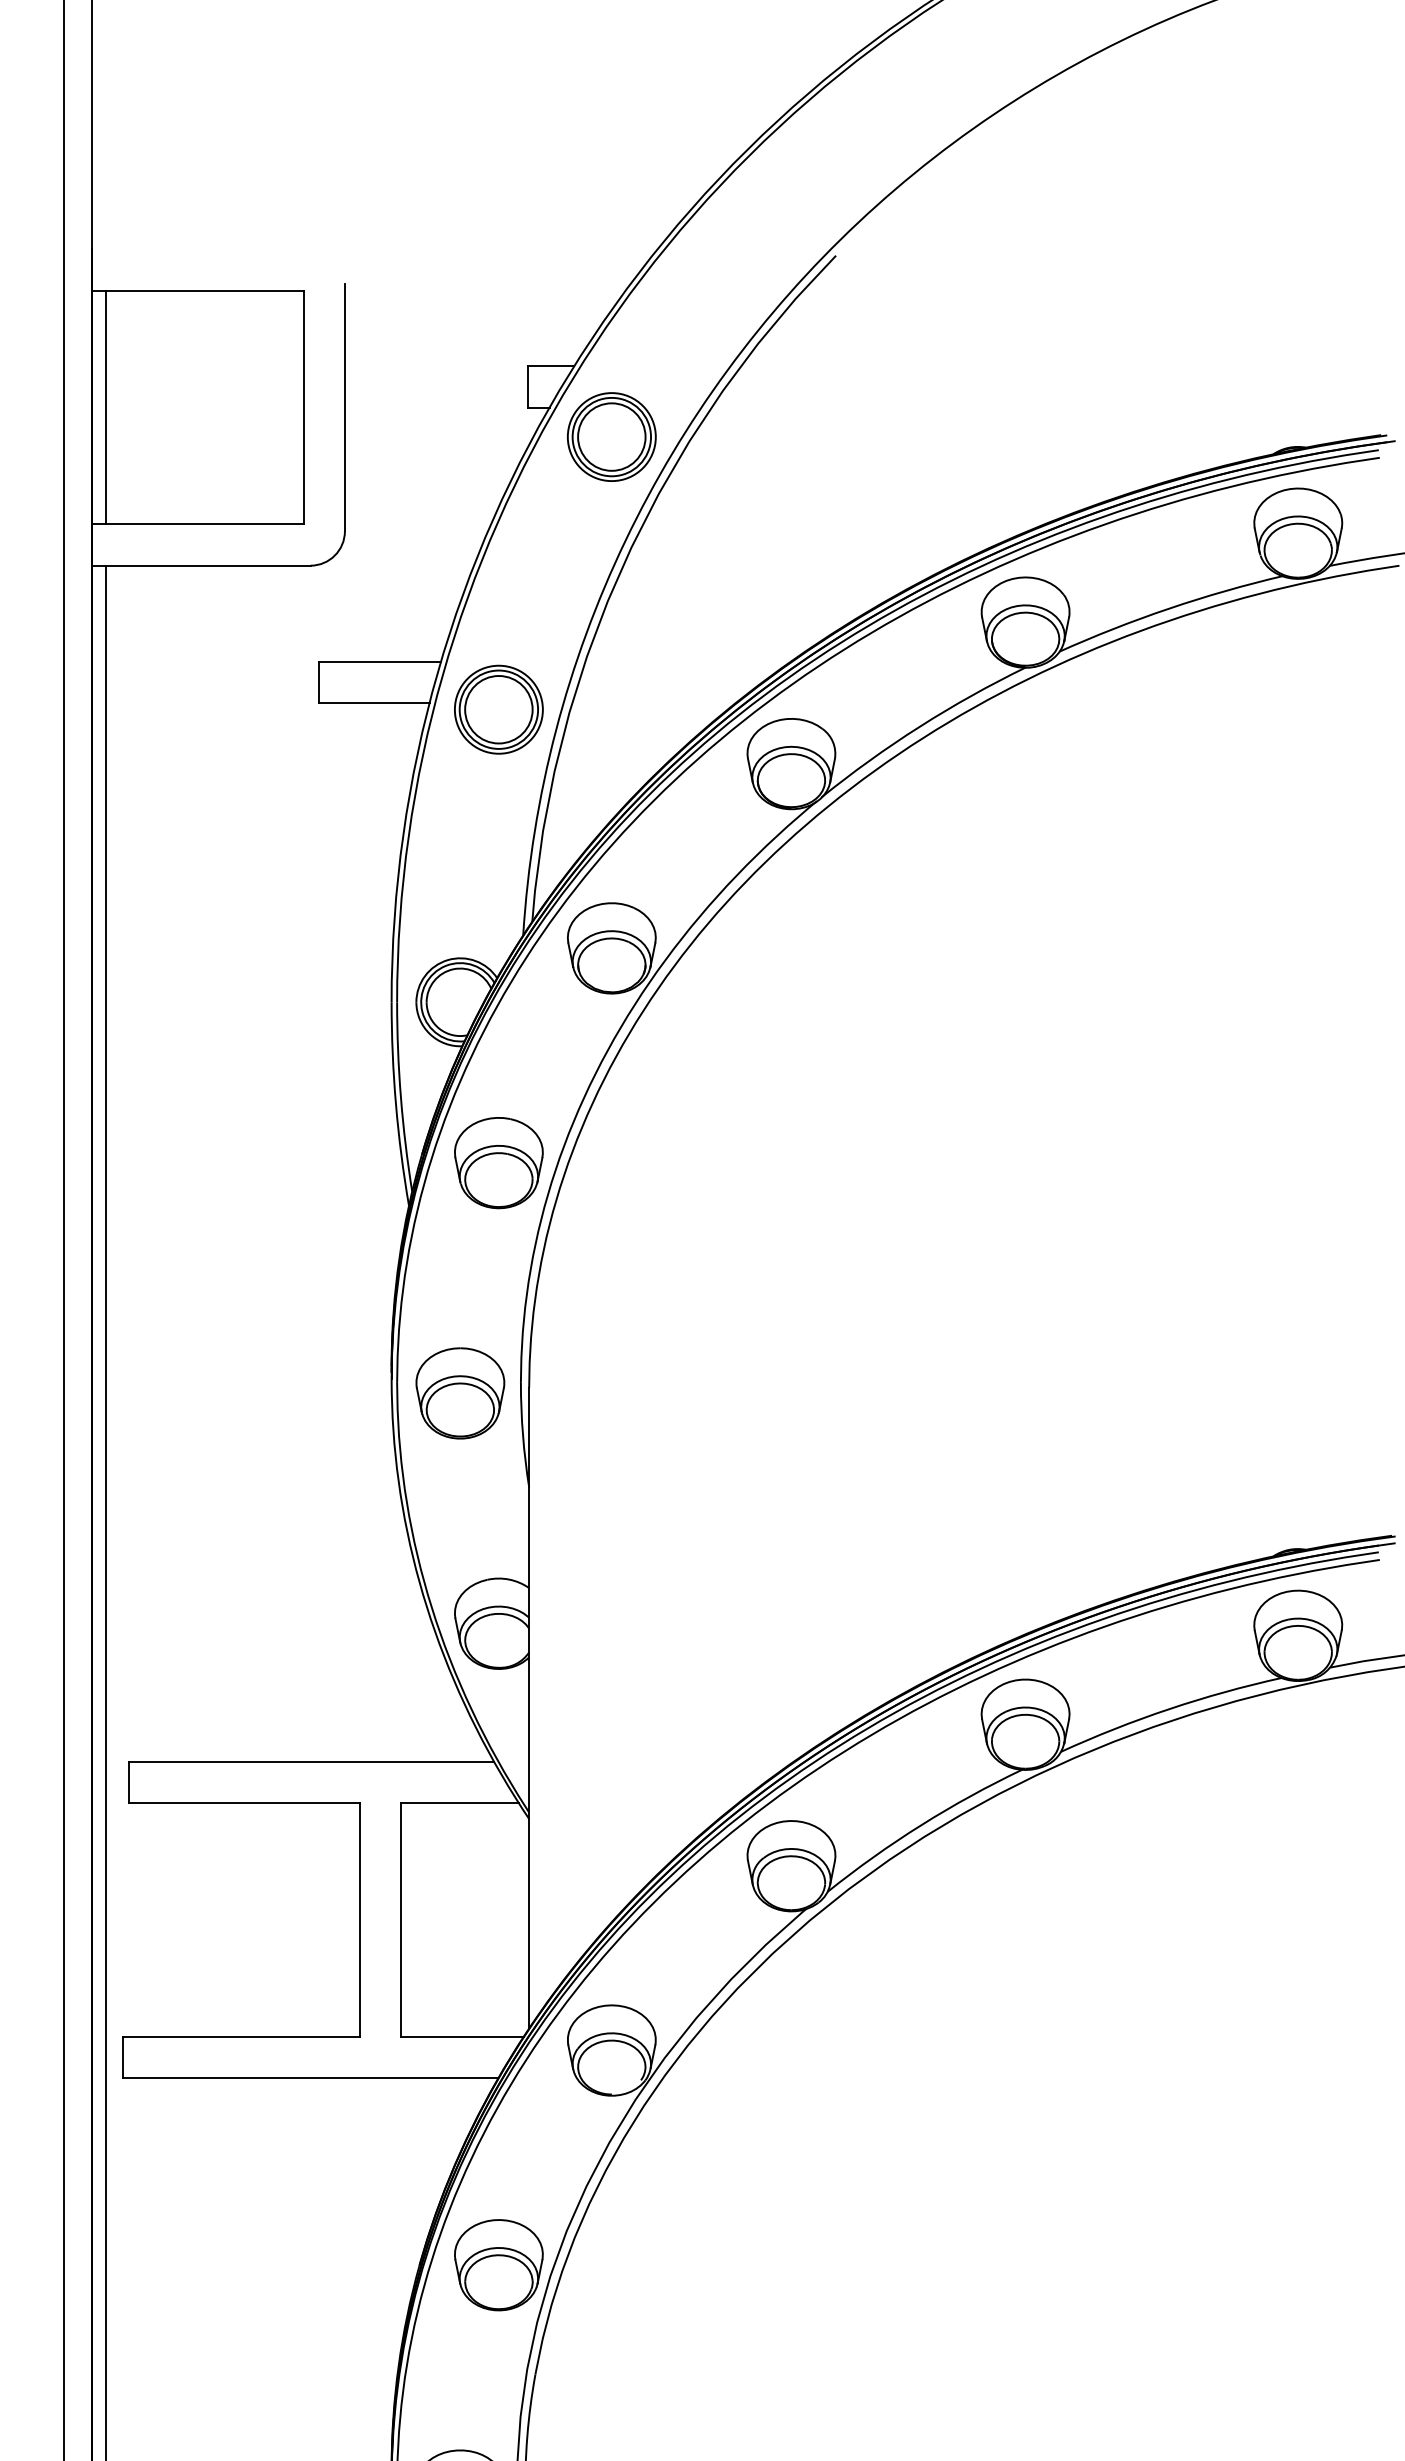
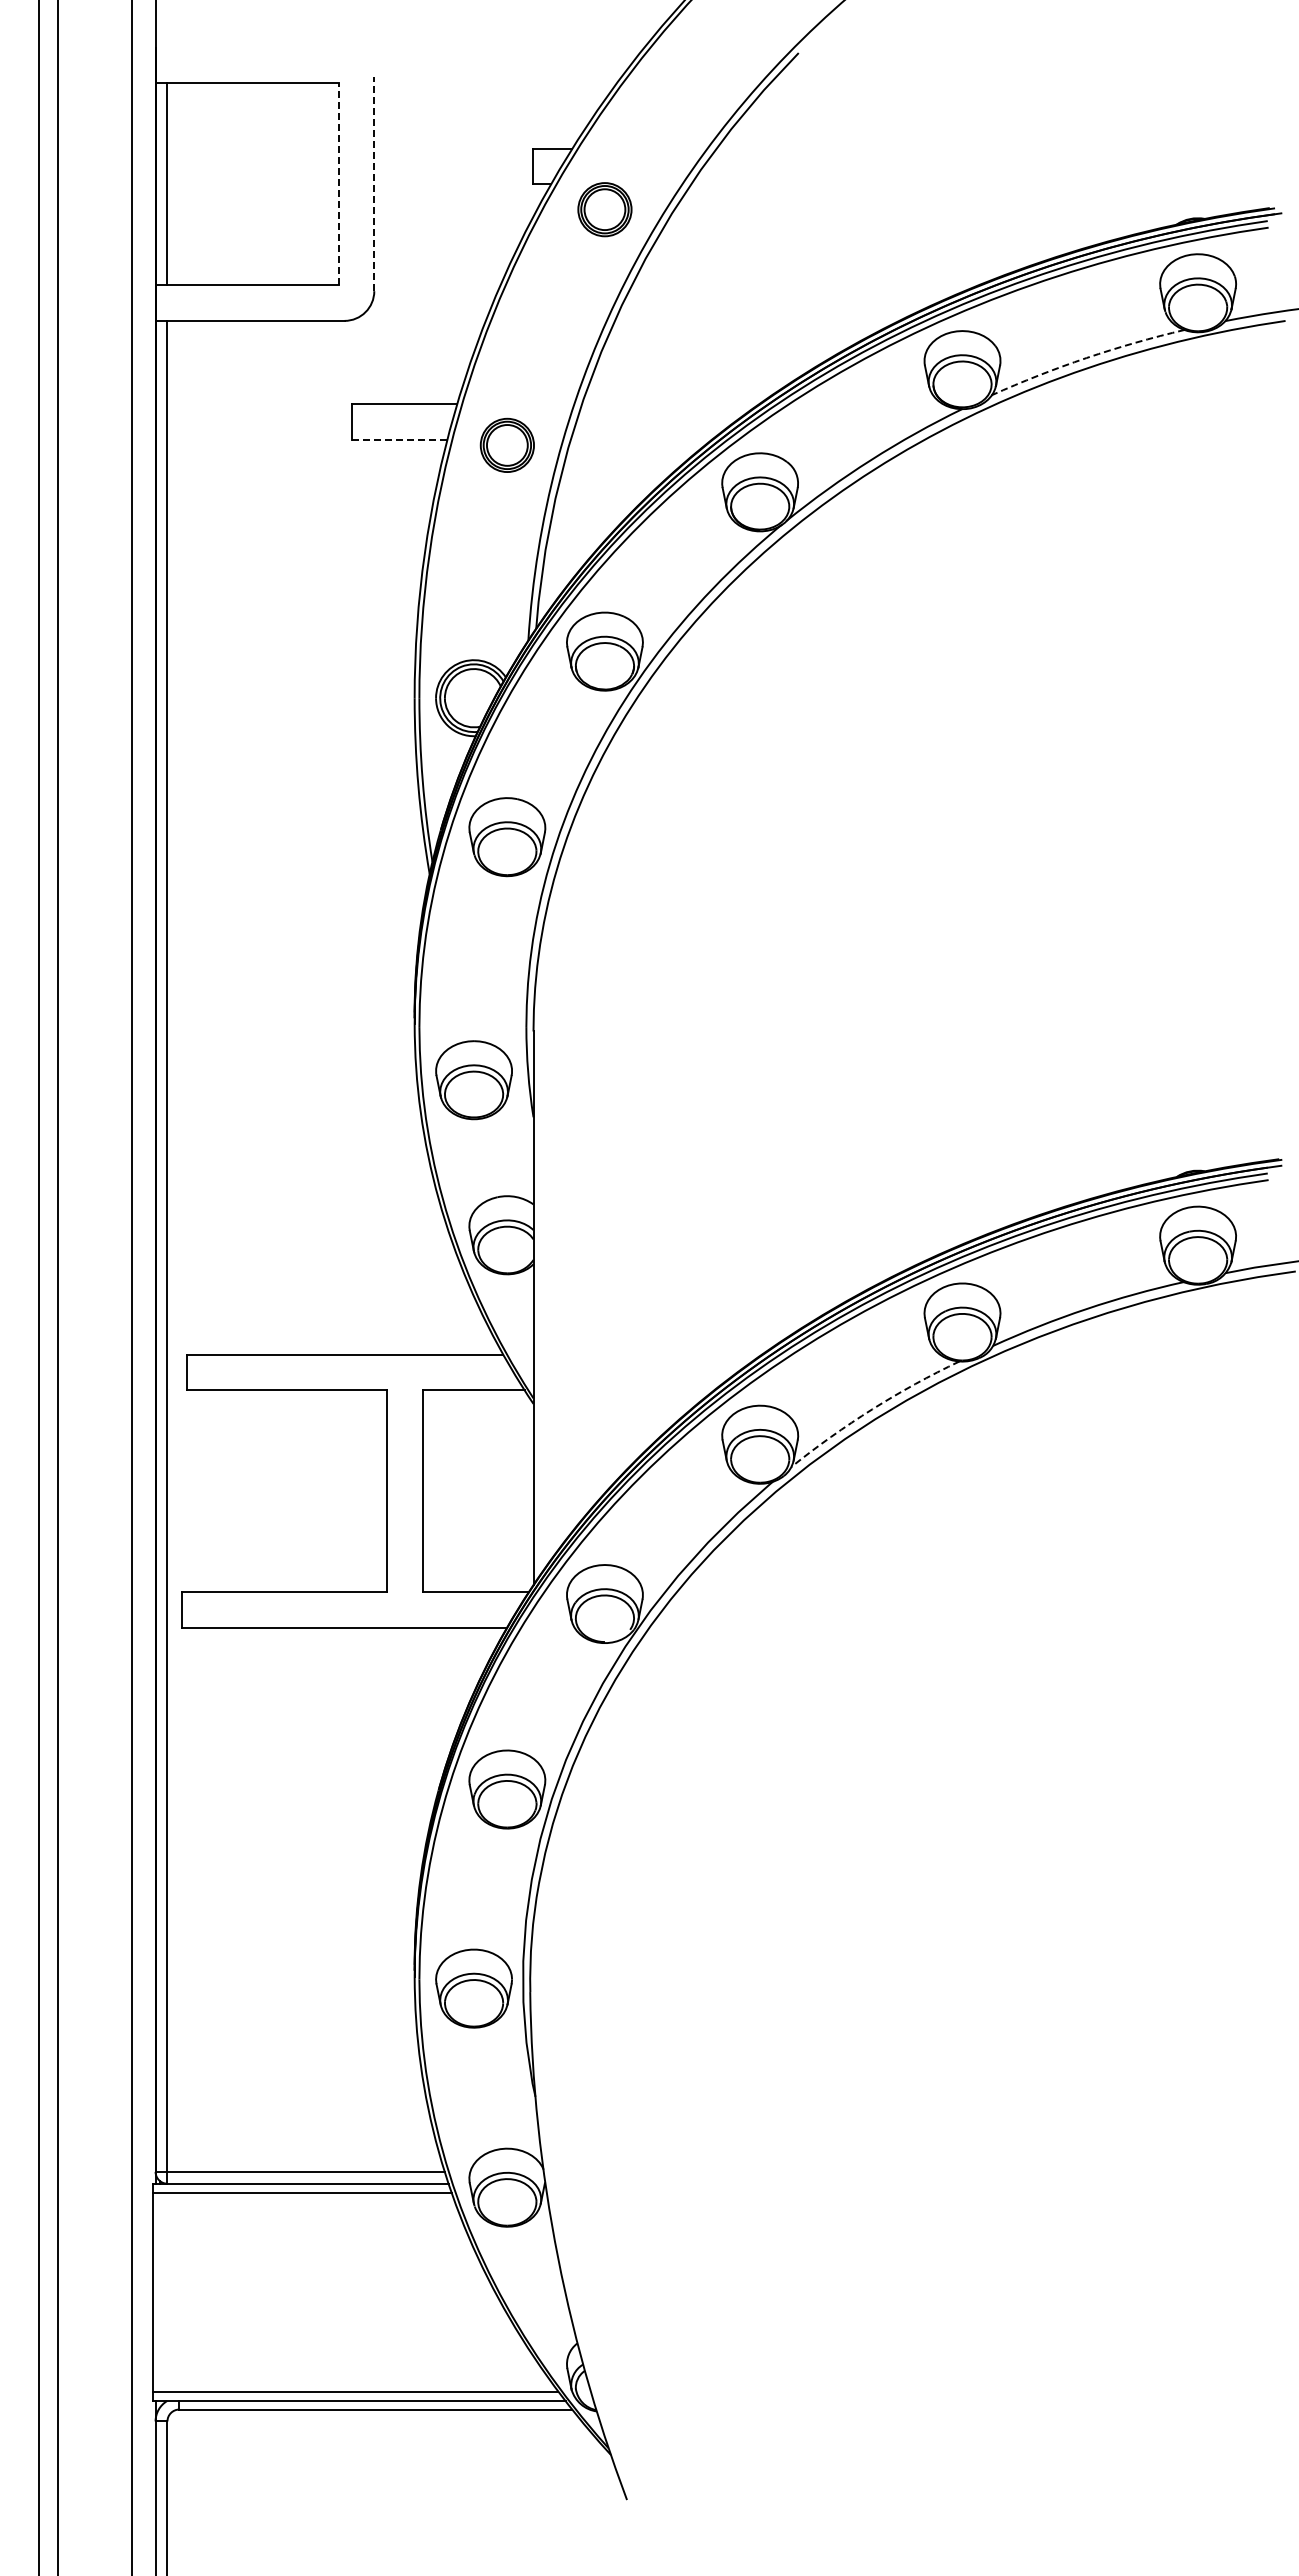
line: (303, 406) -> (338, 183), solid -> dashed
line: (345, 407) -> (374, 184), solid -> dashed
part: (611, 436) -> (604, 209), size x0.7
arc: (1169, 609) -> (1086, 358), solid -> dashed
line: (374, 702) -> (399, 439), solid -> dashed
part: (499, 709) -> (507, 445), size x0.7
part: (459, 1393) -> (473, 1080), moved
arc: (921, 1825) -> (872, 1409), solid -> dashed

